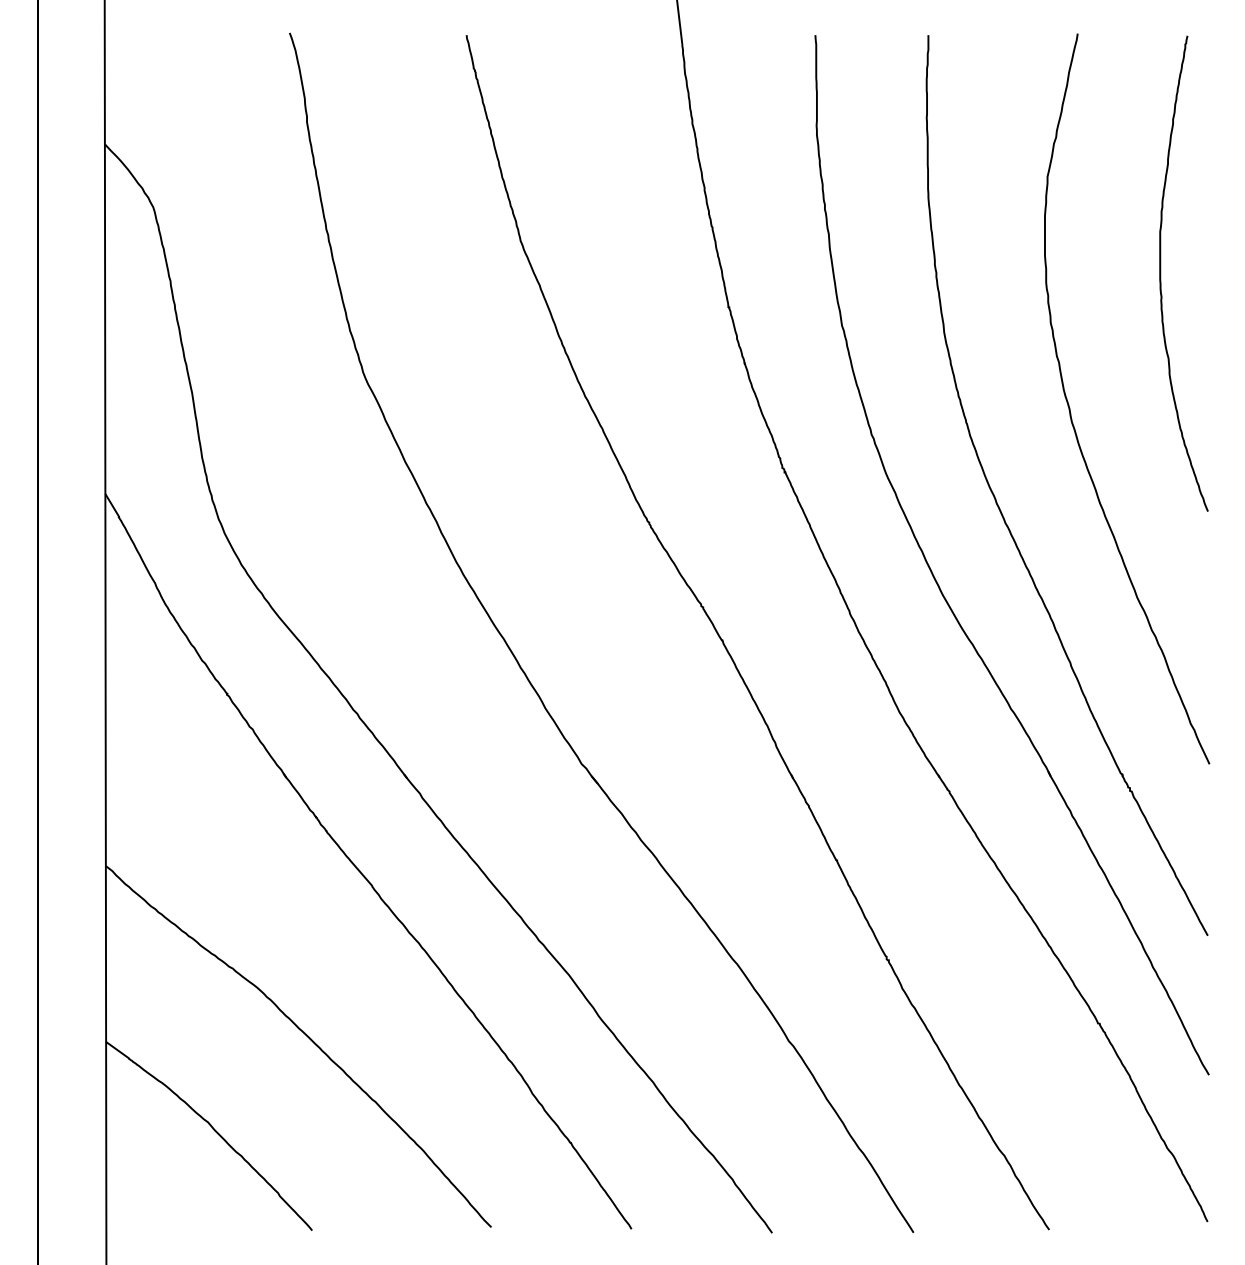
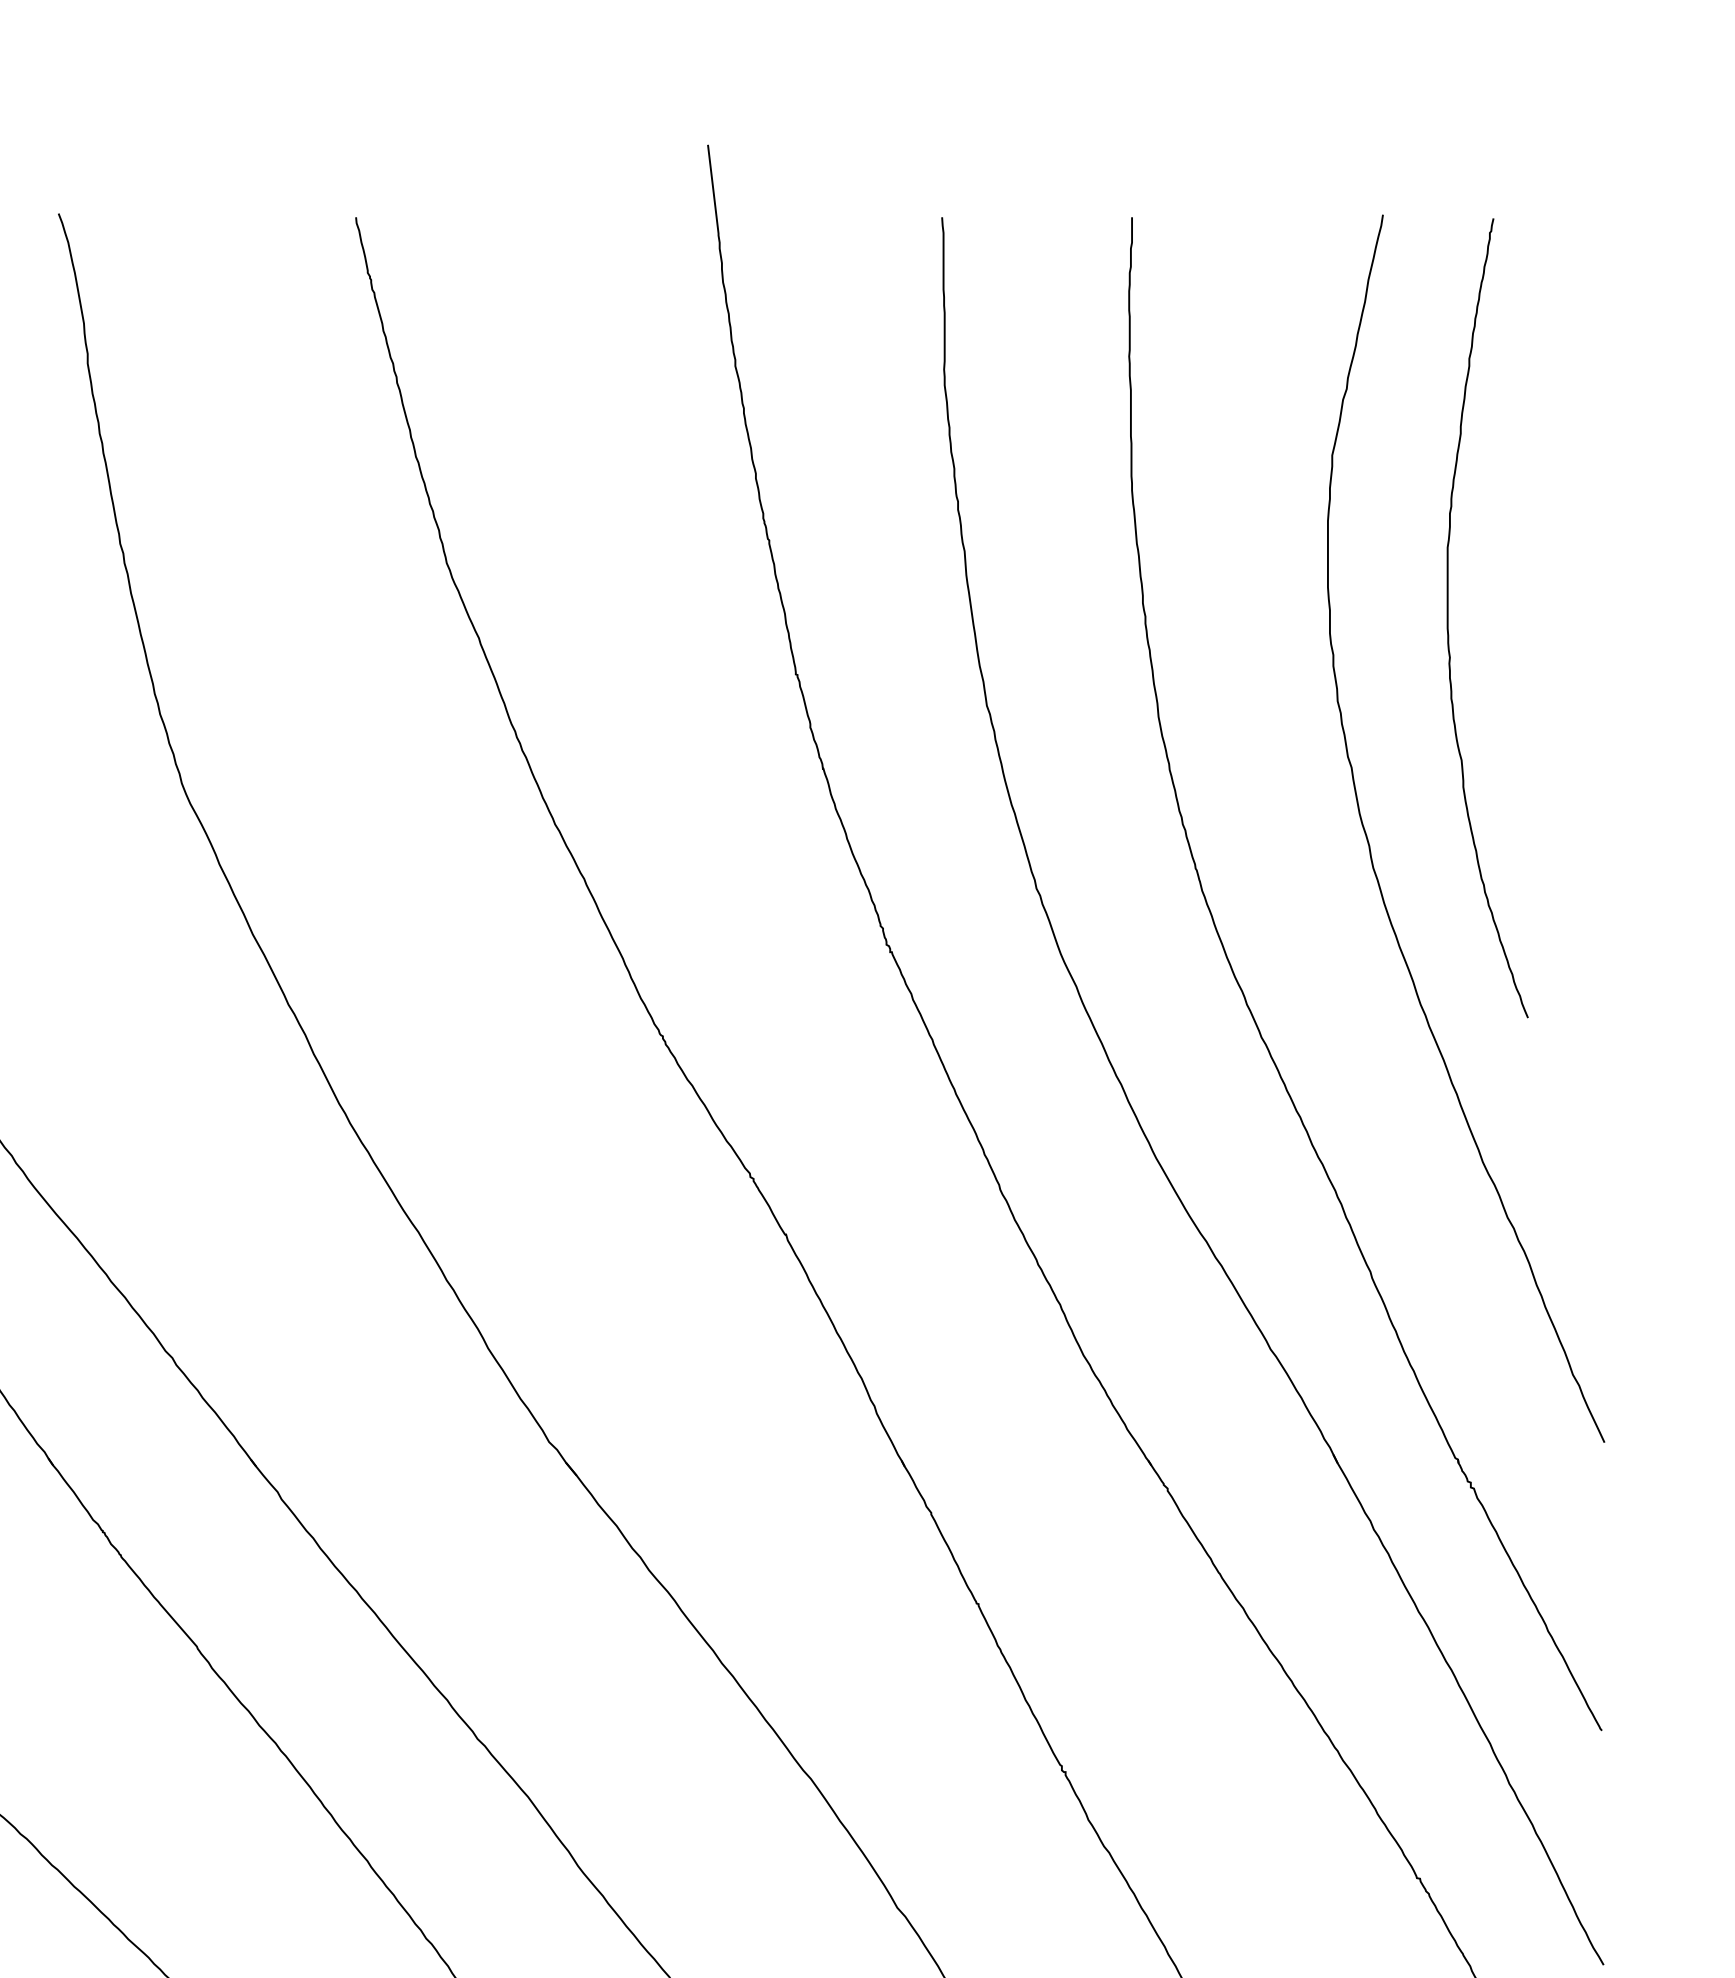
curve: (1161, 273) -> (1449, 617), moved

